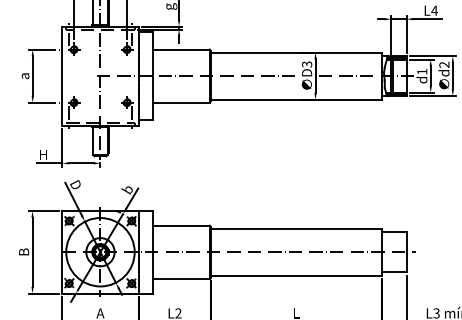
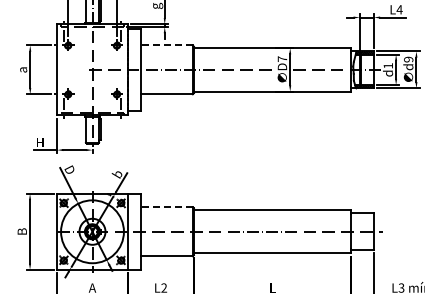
line: (180, 49) -> (166, 45), solid -> dashed
text: (307, 63) -> (282, 58), D3 -> D7
text: (444, 64) -> (408, 59), d2 -> d9
line: (180, 225) -> (166, 207), solid -> dashed

